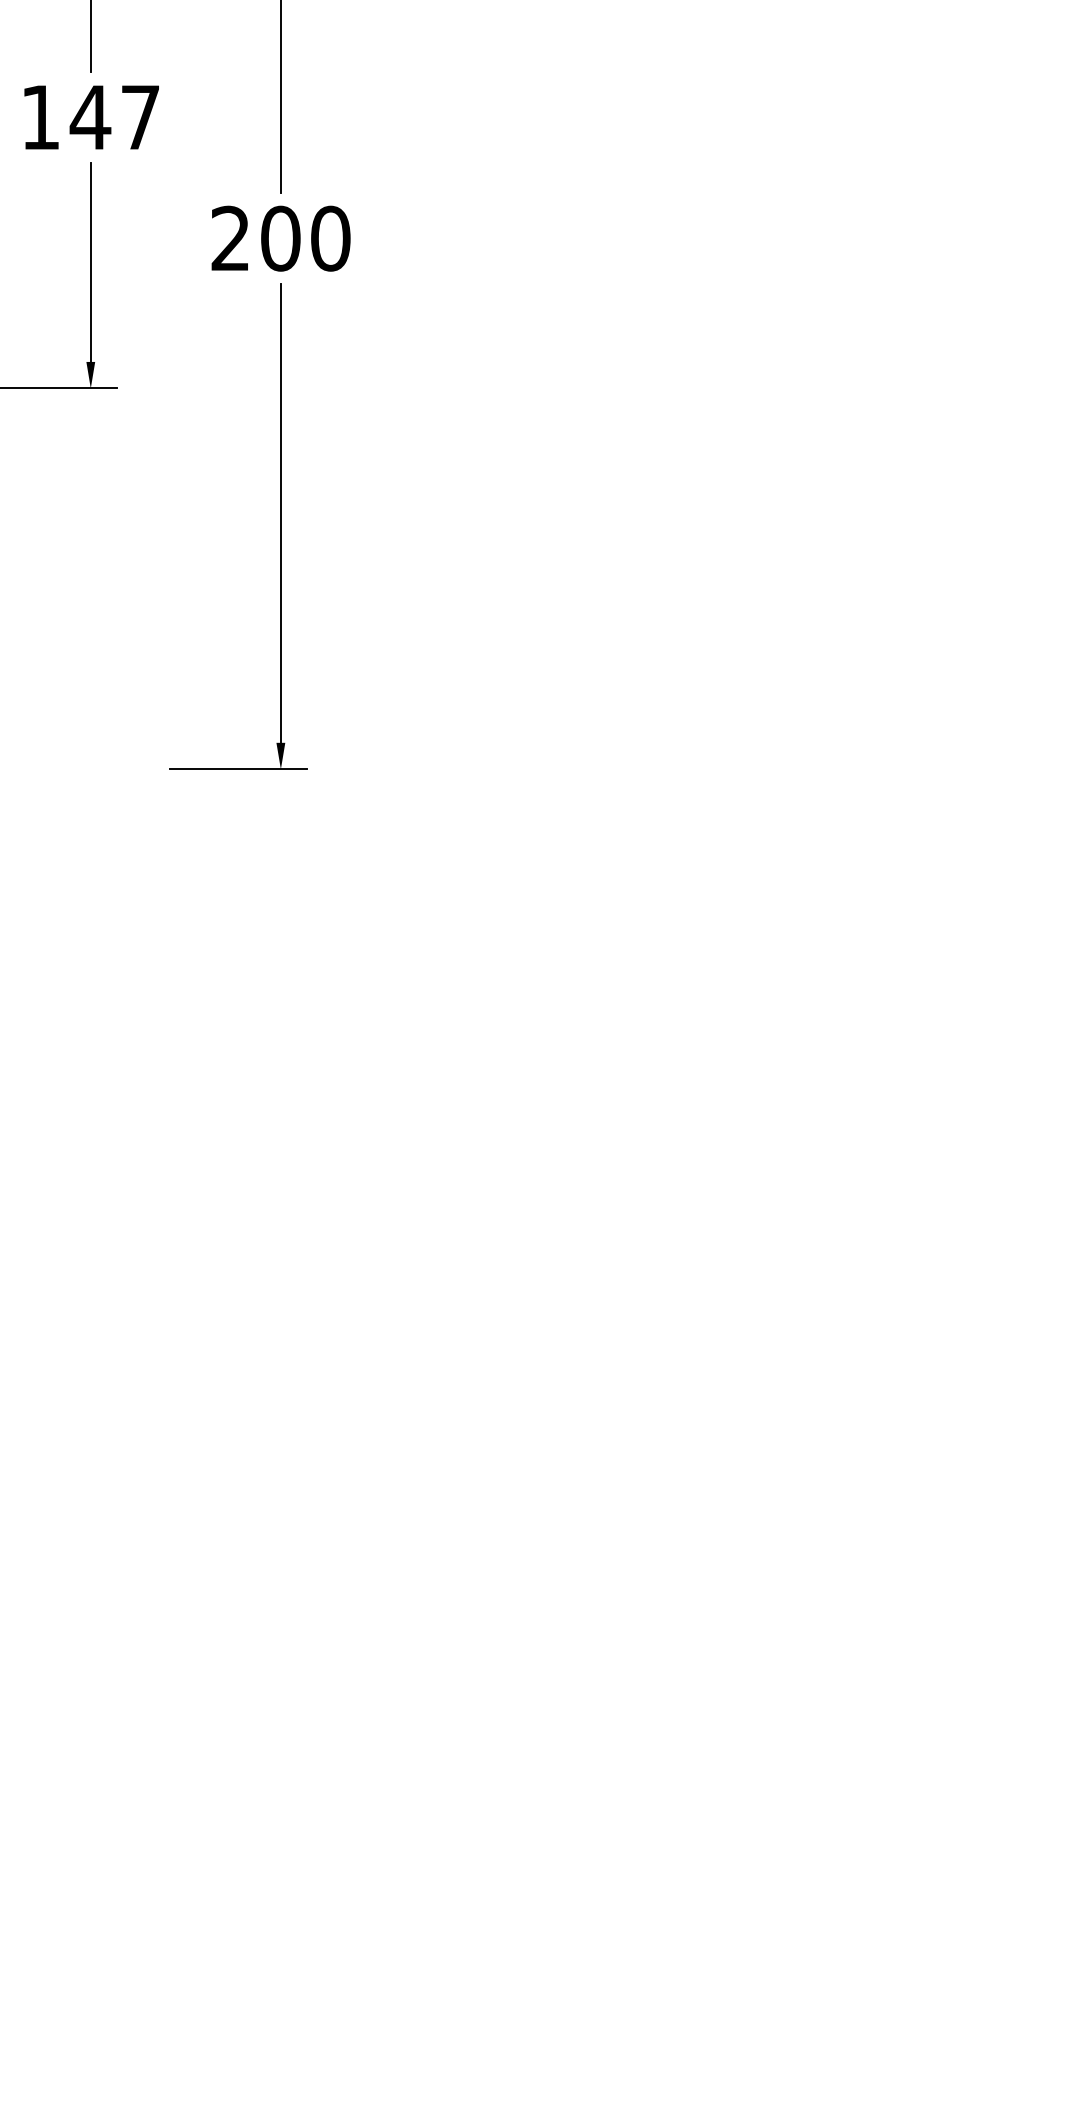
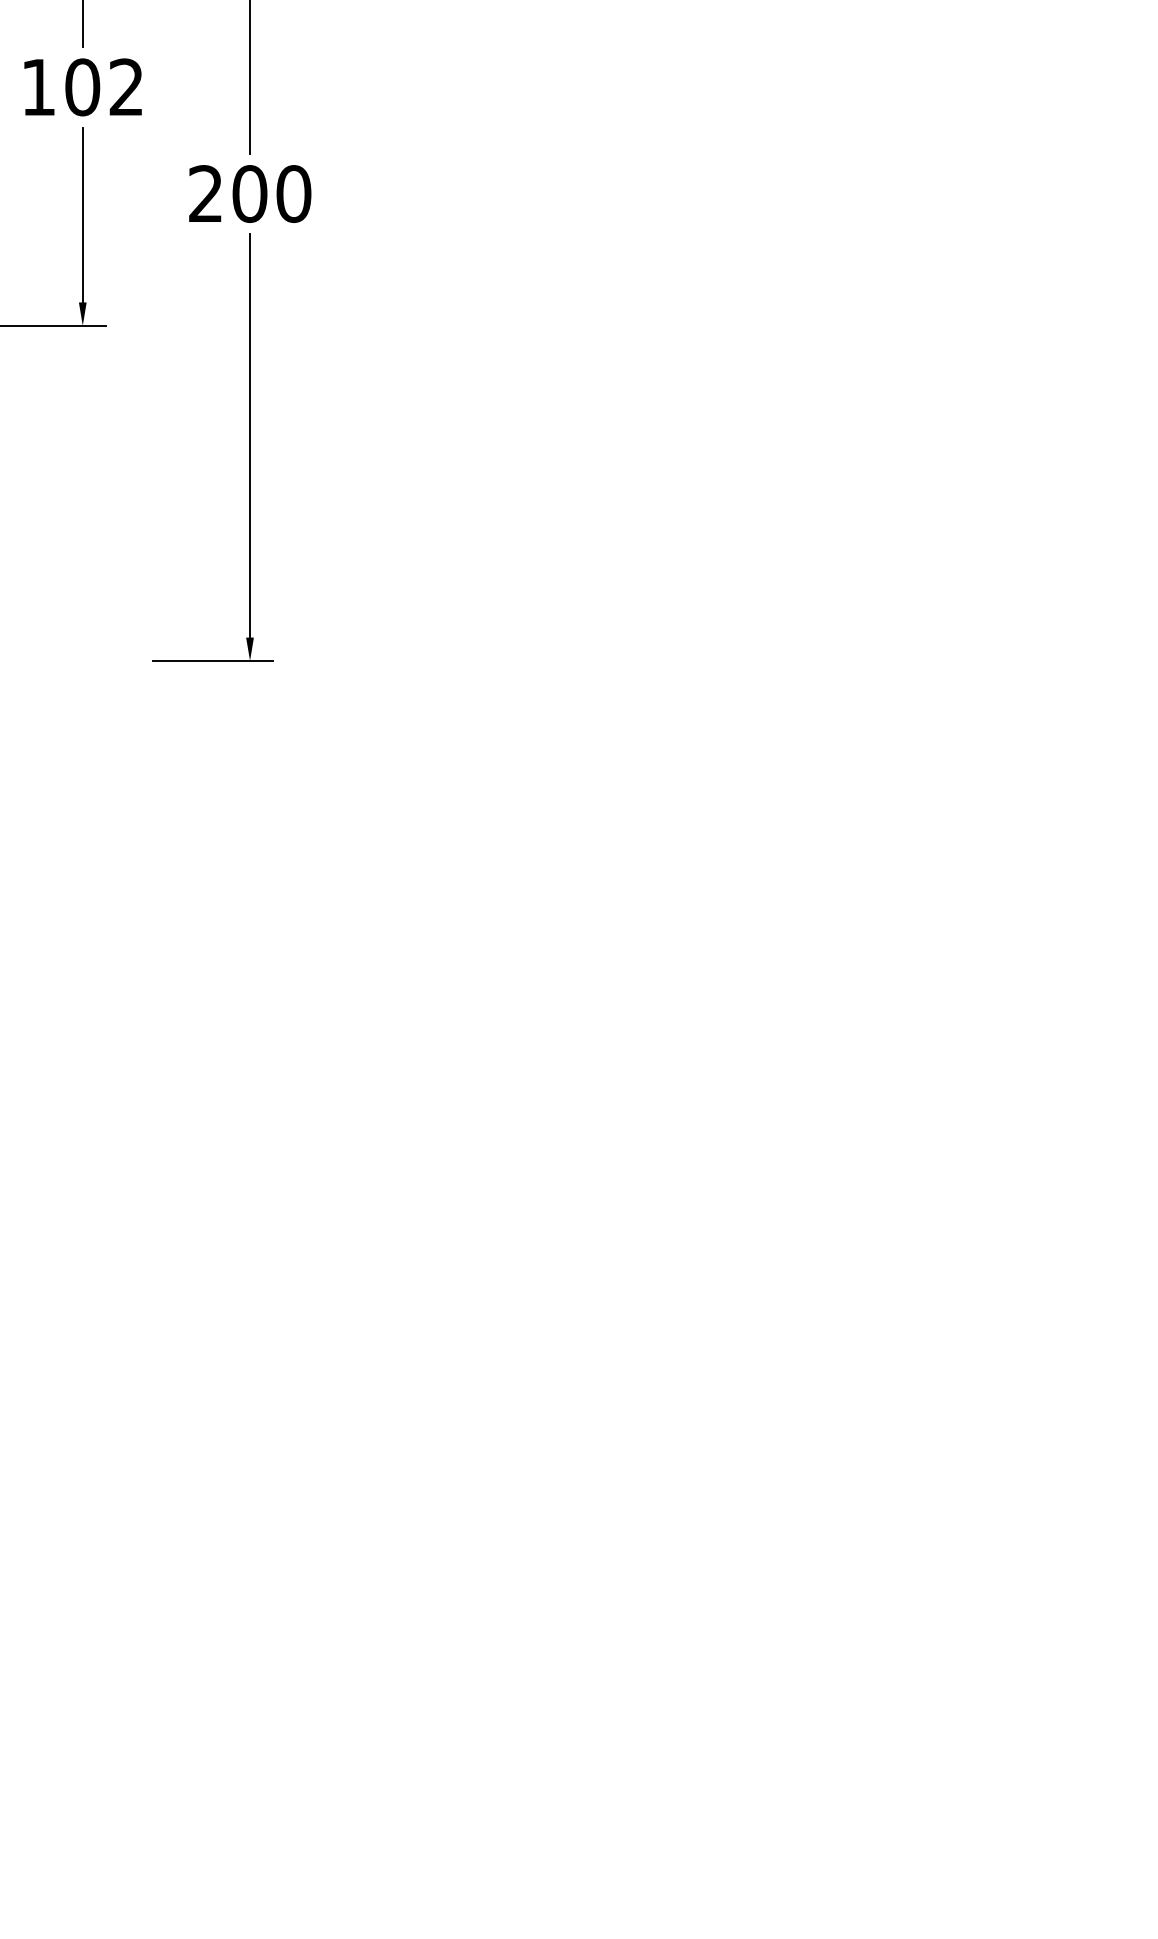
text: (114, 117) -> (103, 87), 147 -> 102

